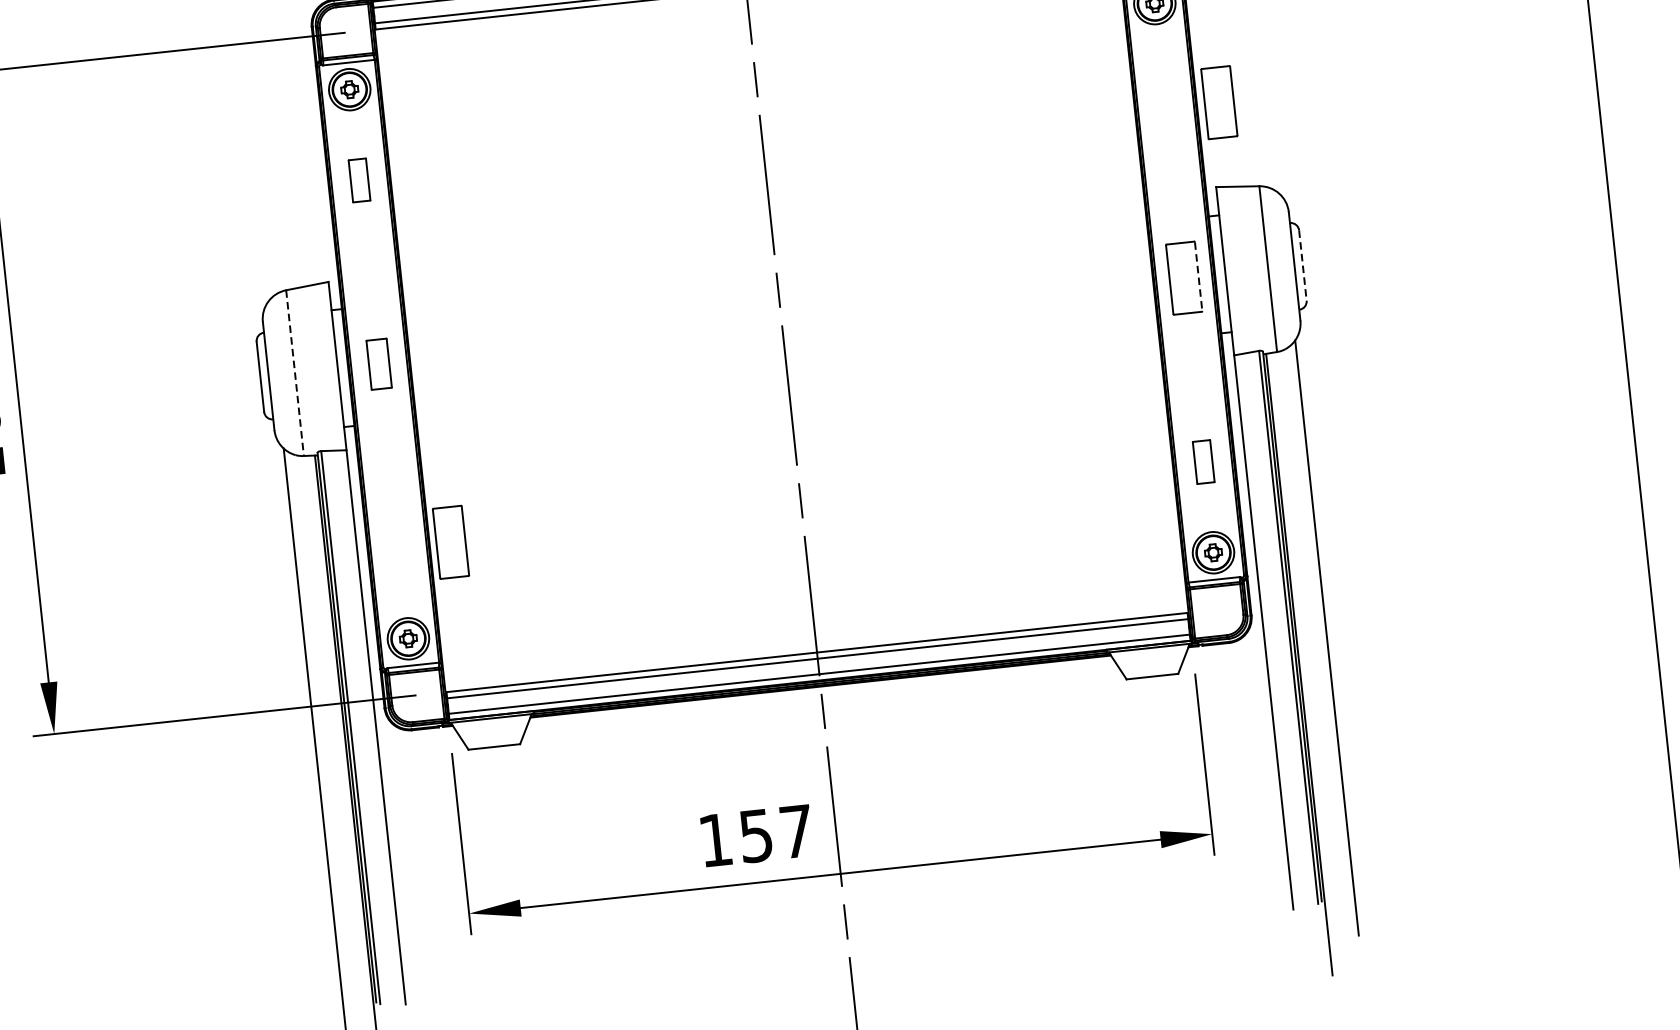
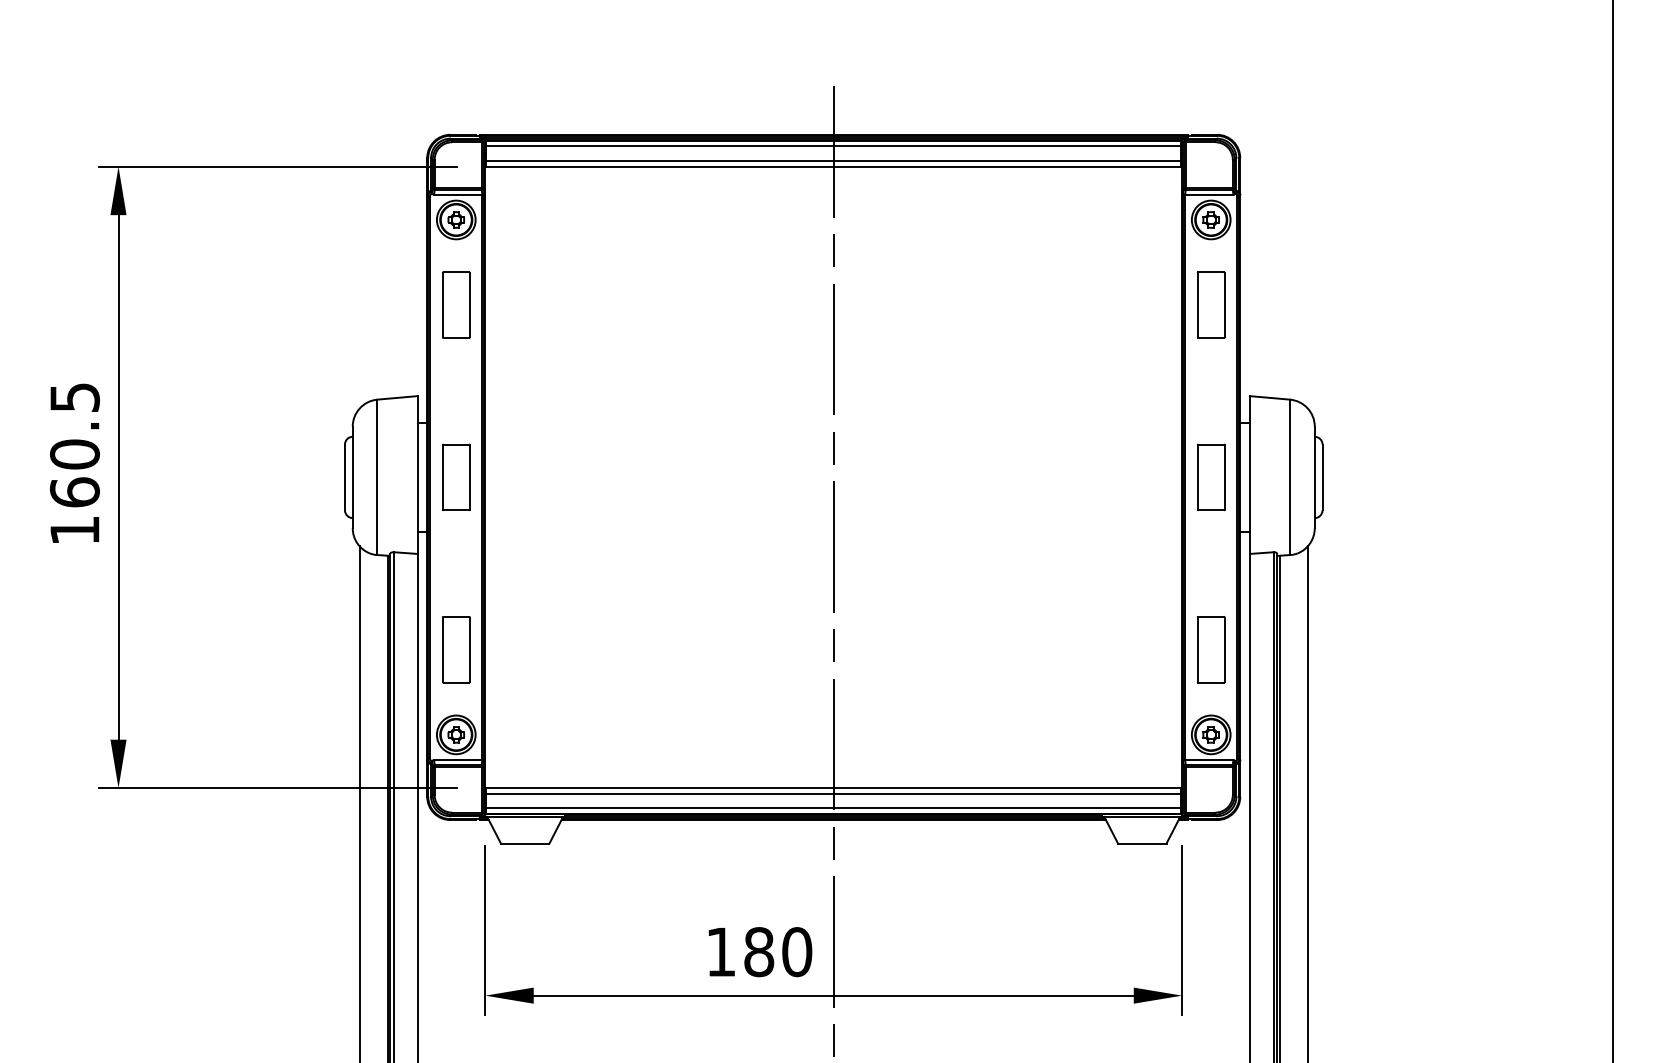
part: (1218, 102) -> (1210, 304), moved
part: (359, 179) -> (456, 304), size x1.67
line: (1302, 265) -> (1322, 477), dashed -> solid
line: (1198, 276) -> (1224, 477), dashed -> solid
part: (379, 364) -> (456, 477), size x1.43
line: (295, 373) -> (377, 477), dashed -> solid
part: (1203, 461) -> (1210, 649), size x1.67
part: (451, 542) -> (456, 649), moved
text: (776, 834) -> (778, 952), 157 -> 180

